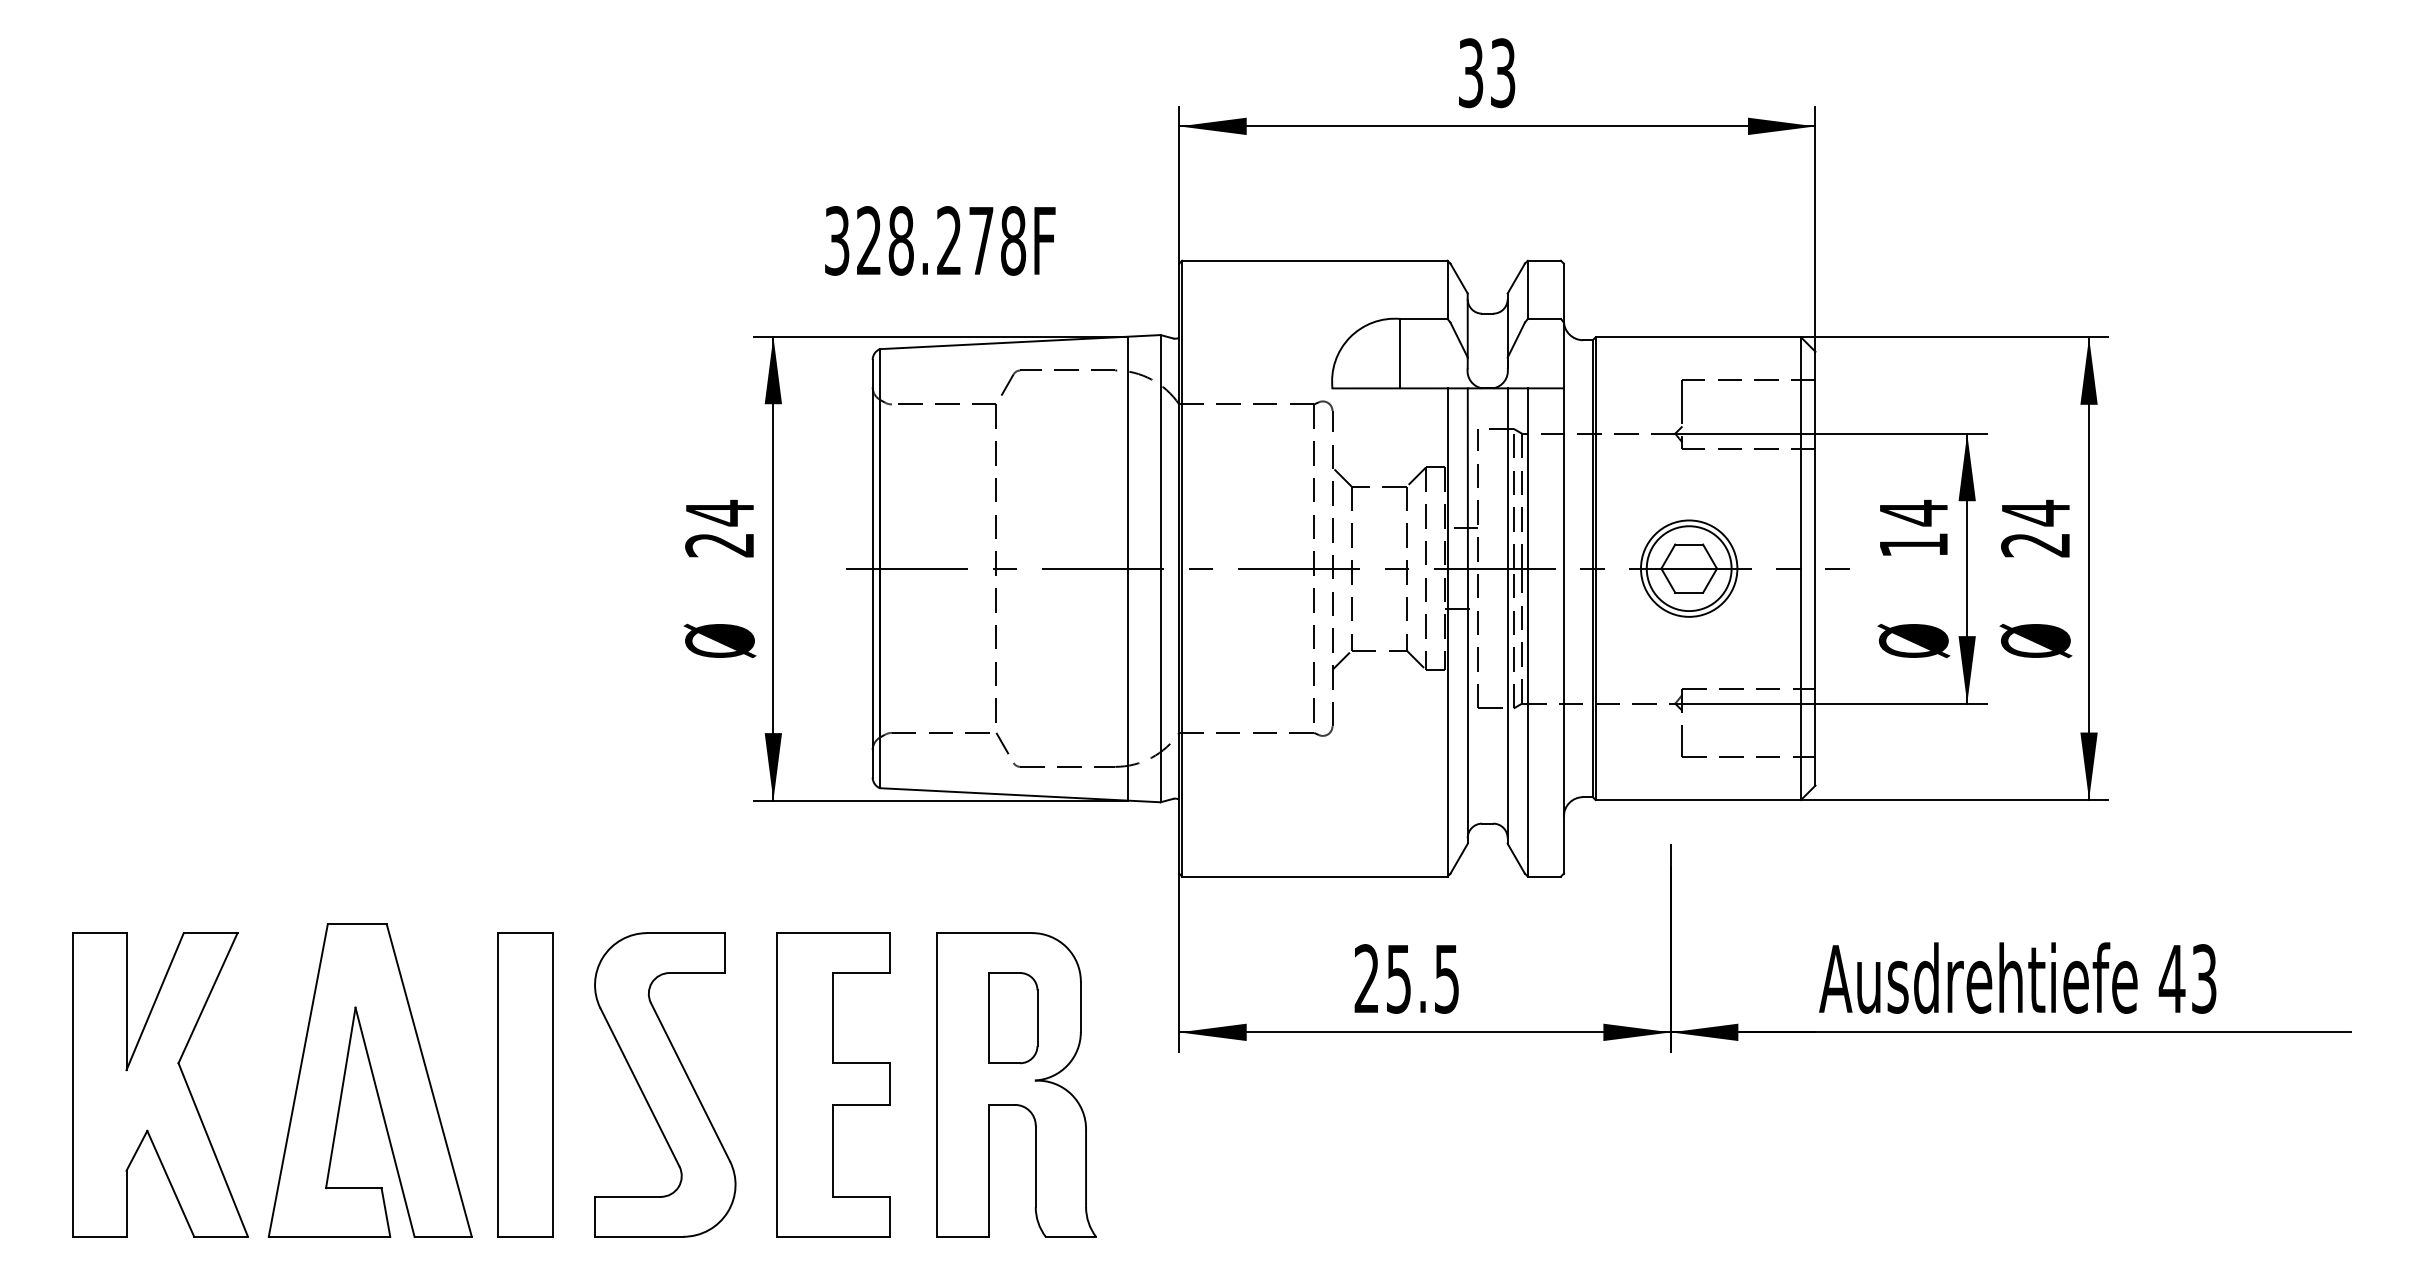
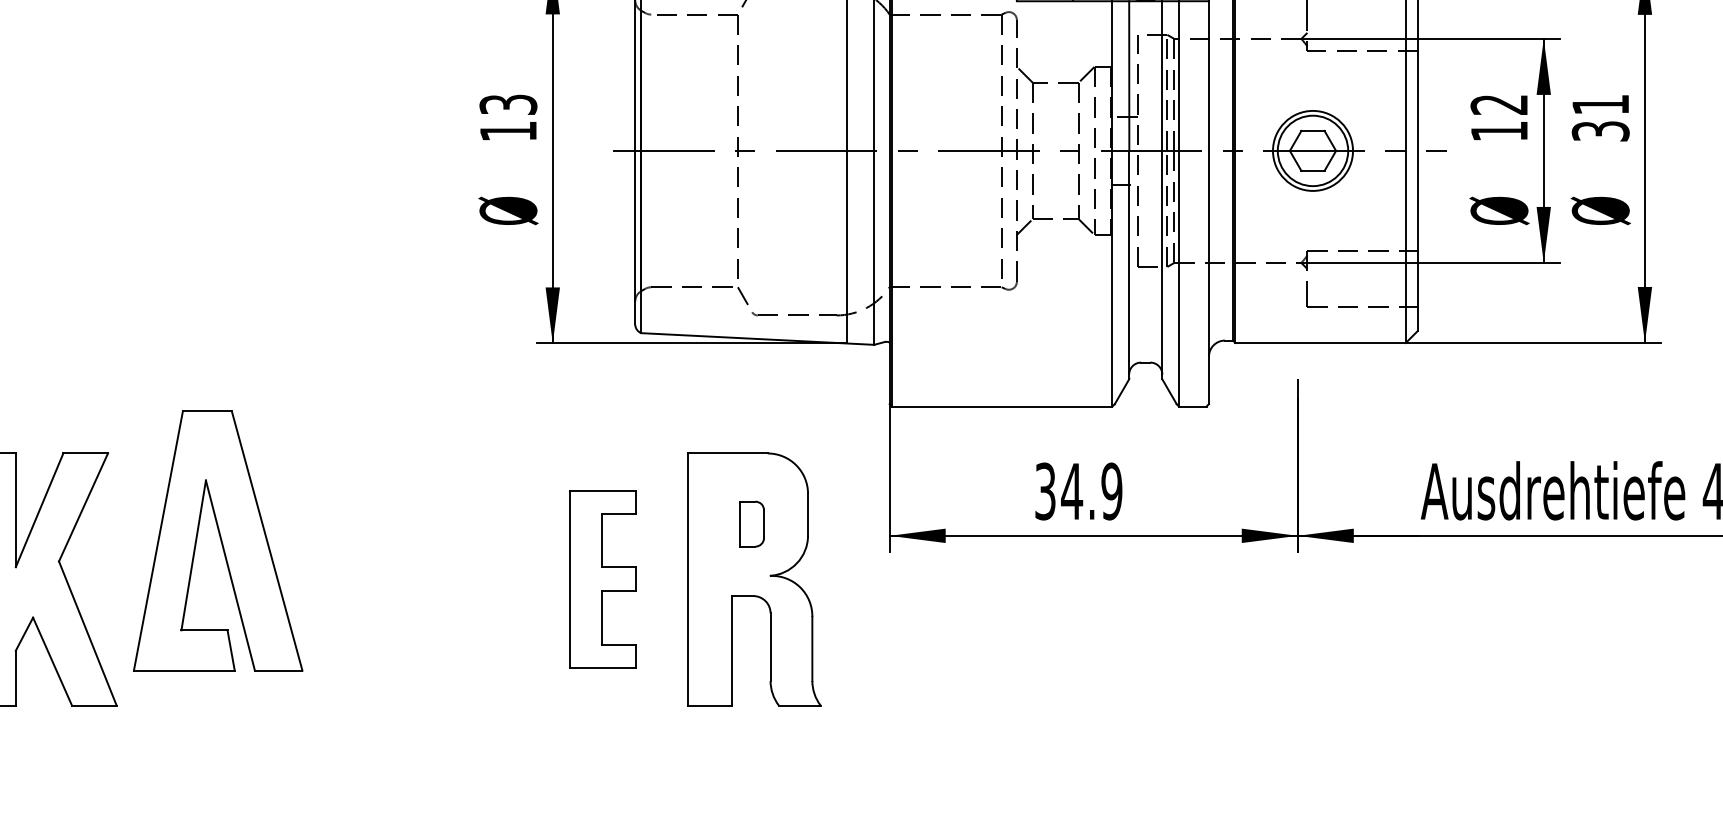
text: (1912, 512) -> (1498, 104), 14 -> 12
text: (719, 528) -> (508, 117), 24 -> 13
text: (2035, 528) -> (1600, 117), 24 -> 31
text: (1406, 978) -> (1078, 491), 25.5 -> 34.9
part: (1013, 1018) -> (752, 524), size x0.6
part: (369, 1080) -> (217, 540), moved
part: (525, 1084) -> (347, 579), removed
part: (665, 1084) -> (463, 579), removed
part: (833, 1084) -> (602, 579), size x0.7

